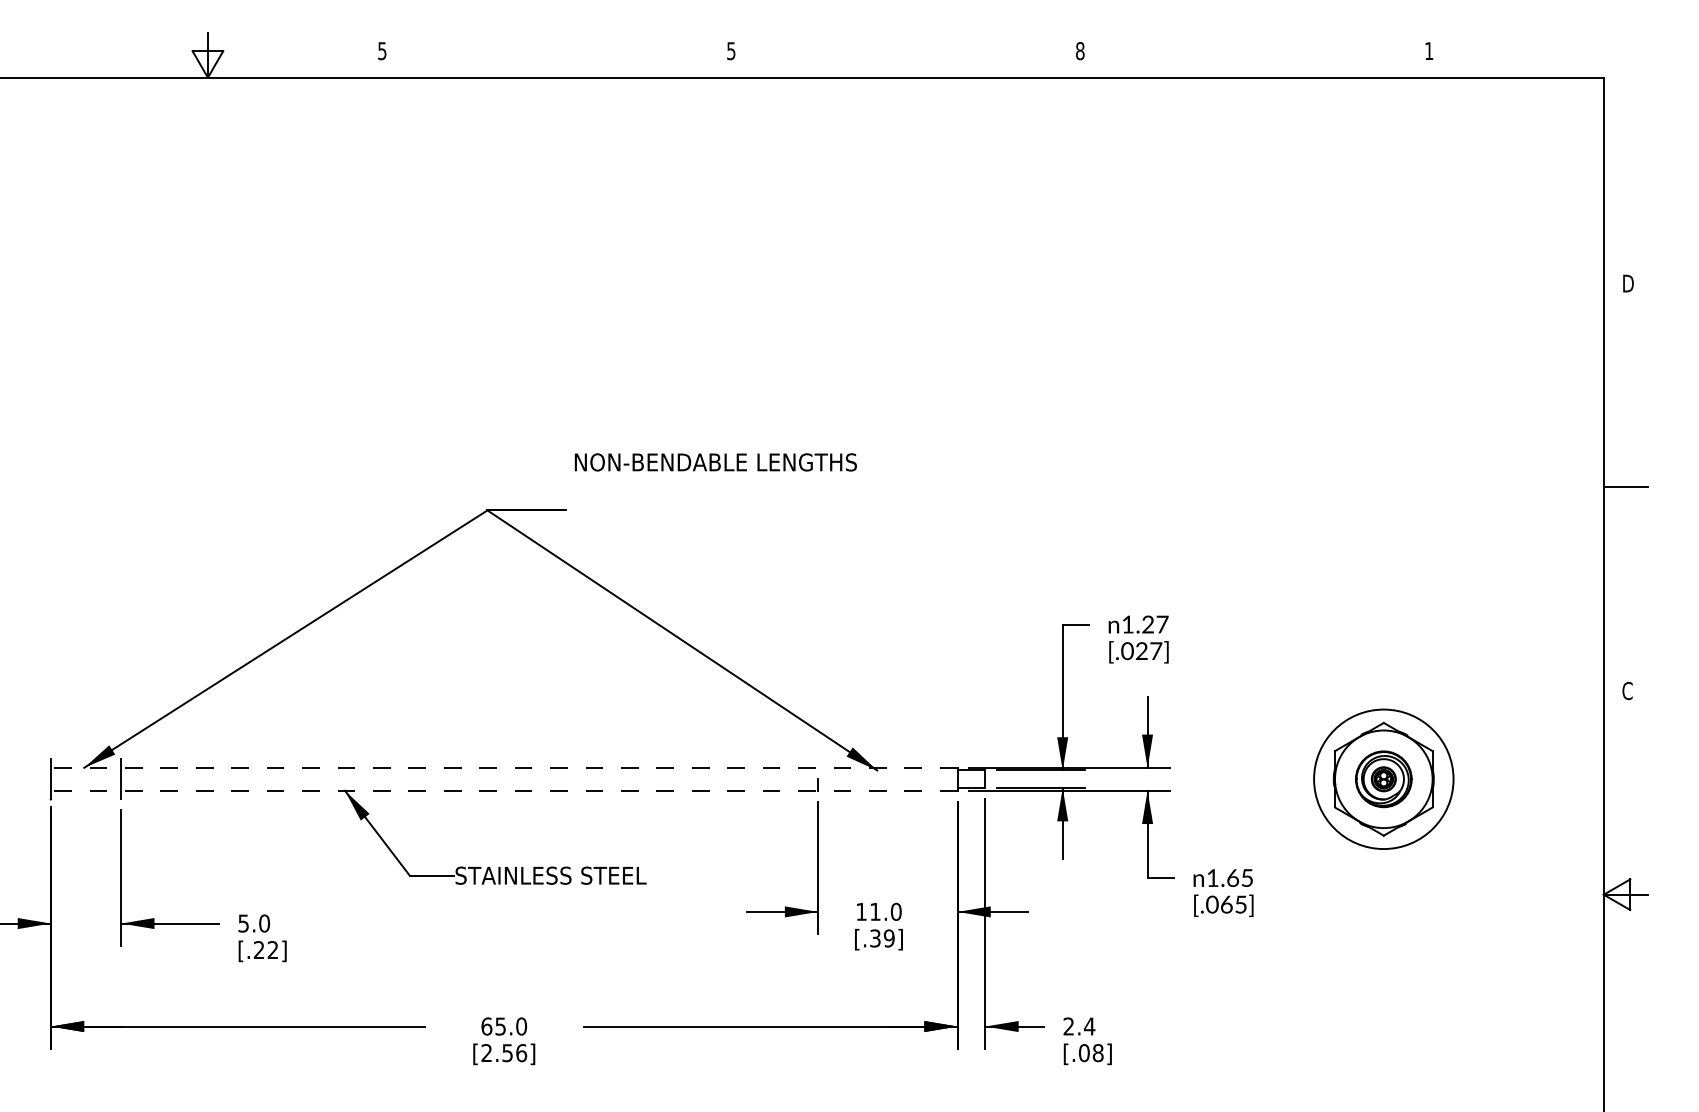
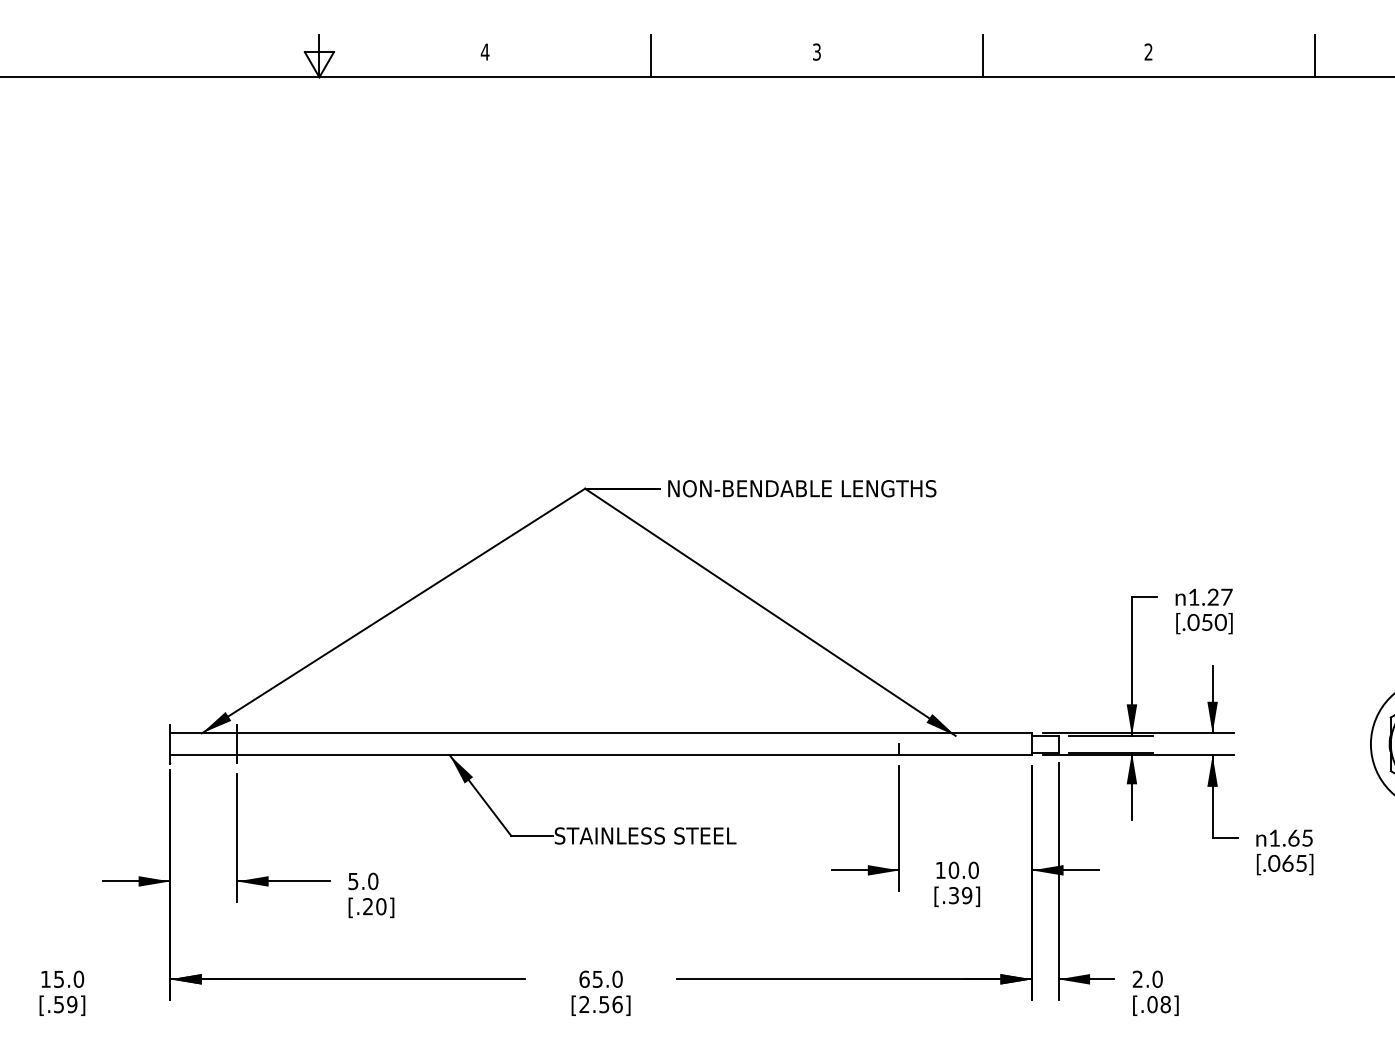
text: (731, 50) -> (817, 51), 5 -> 3
text: (381, 51) -> (484, 52), 5 -> 4
text: (1080, 51) -> (1148, 52), 8 -> 2
line: (556, 55) -> (650, 56), added
line: (905, 55) -> (982, 56), added
line: (1254, 55) -> (1314, 56), added
text: (715, 462) -> (801, 488), moved
text: (1149, 651) -> (1214, 622), [.027] -> [.050]
line: (503, 767) -> (600, 733), dashed -> solid
line: (503, 790) -> (600, 754), dashed -> solid
text: (875, 911) -> (954, 869), 11.0 -> 10.0
text: (272, 950) -> (380, 907), [.22] -> [.20]
text: (1089, 1026) -> (1157, 979), 2.4 -> 2.0

